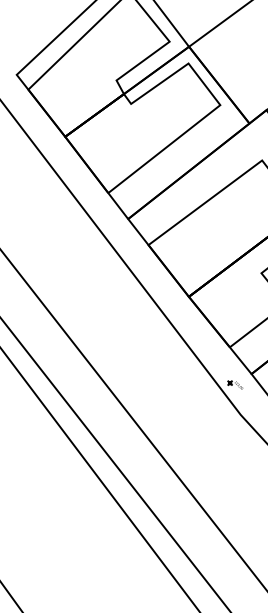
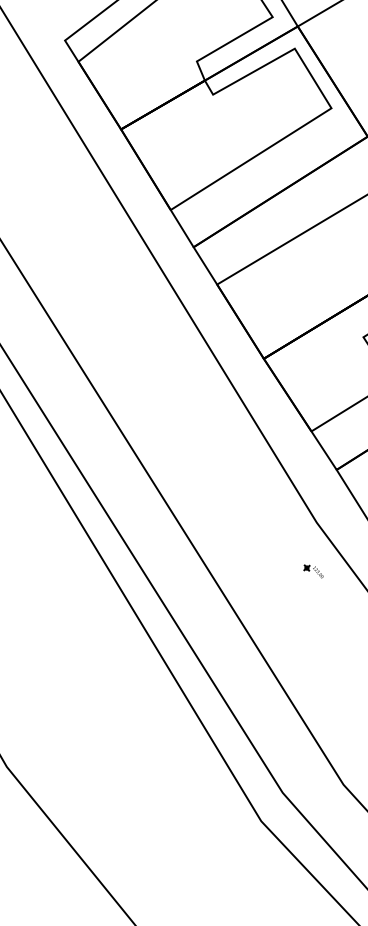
part: (235, 385) -> (313, 571), moved

